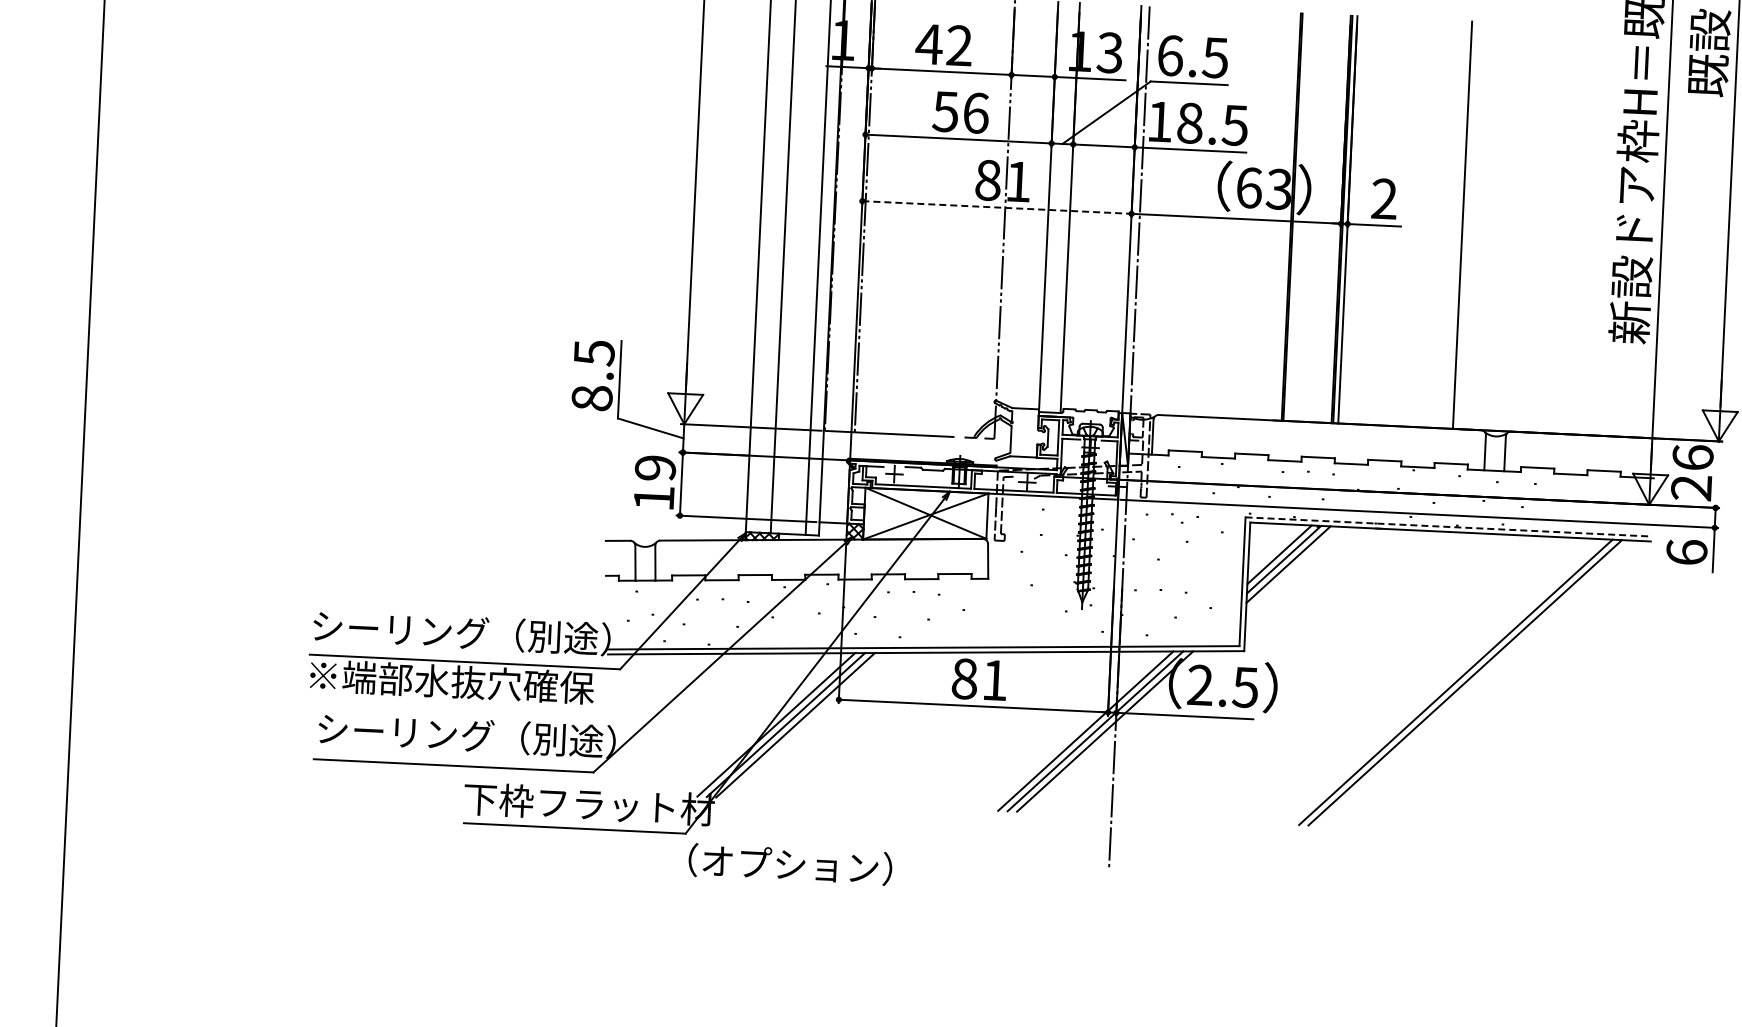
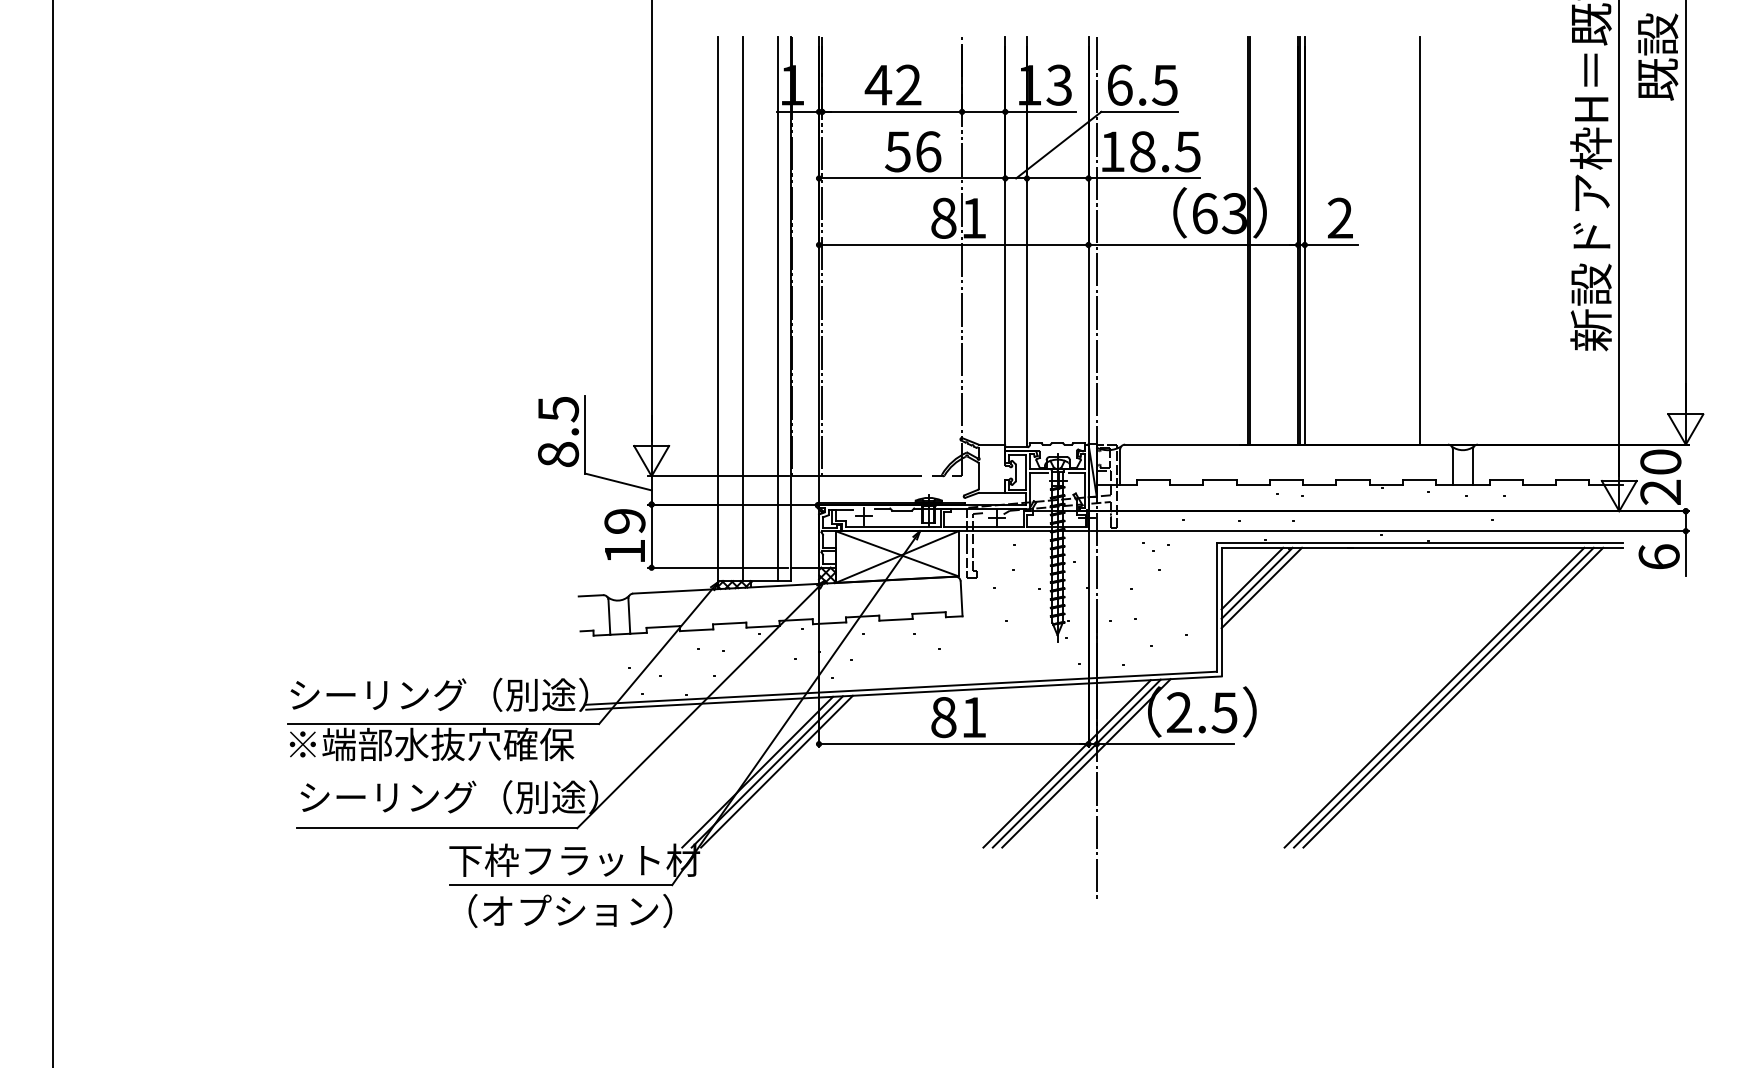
line: (996, 207) -> (953, 244), dashed -> solid
text: (1692, 457) -> (1660, 461), 26 -> 20
line: (1448, 526) -> (1419, 542), dashed -> solid
line: (1474, 683) -> (1453, 697), added
text: (790, 864) -> (570, 910), moved

